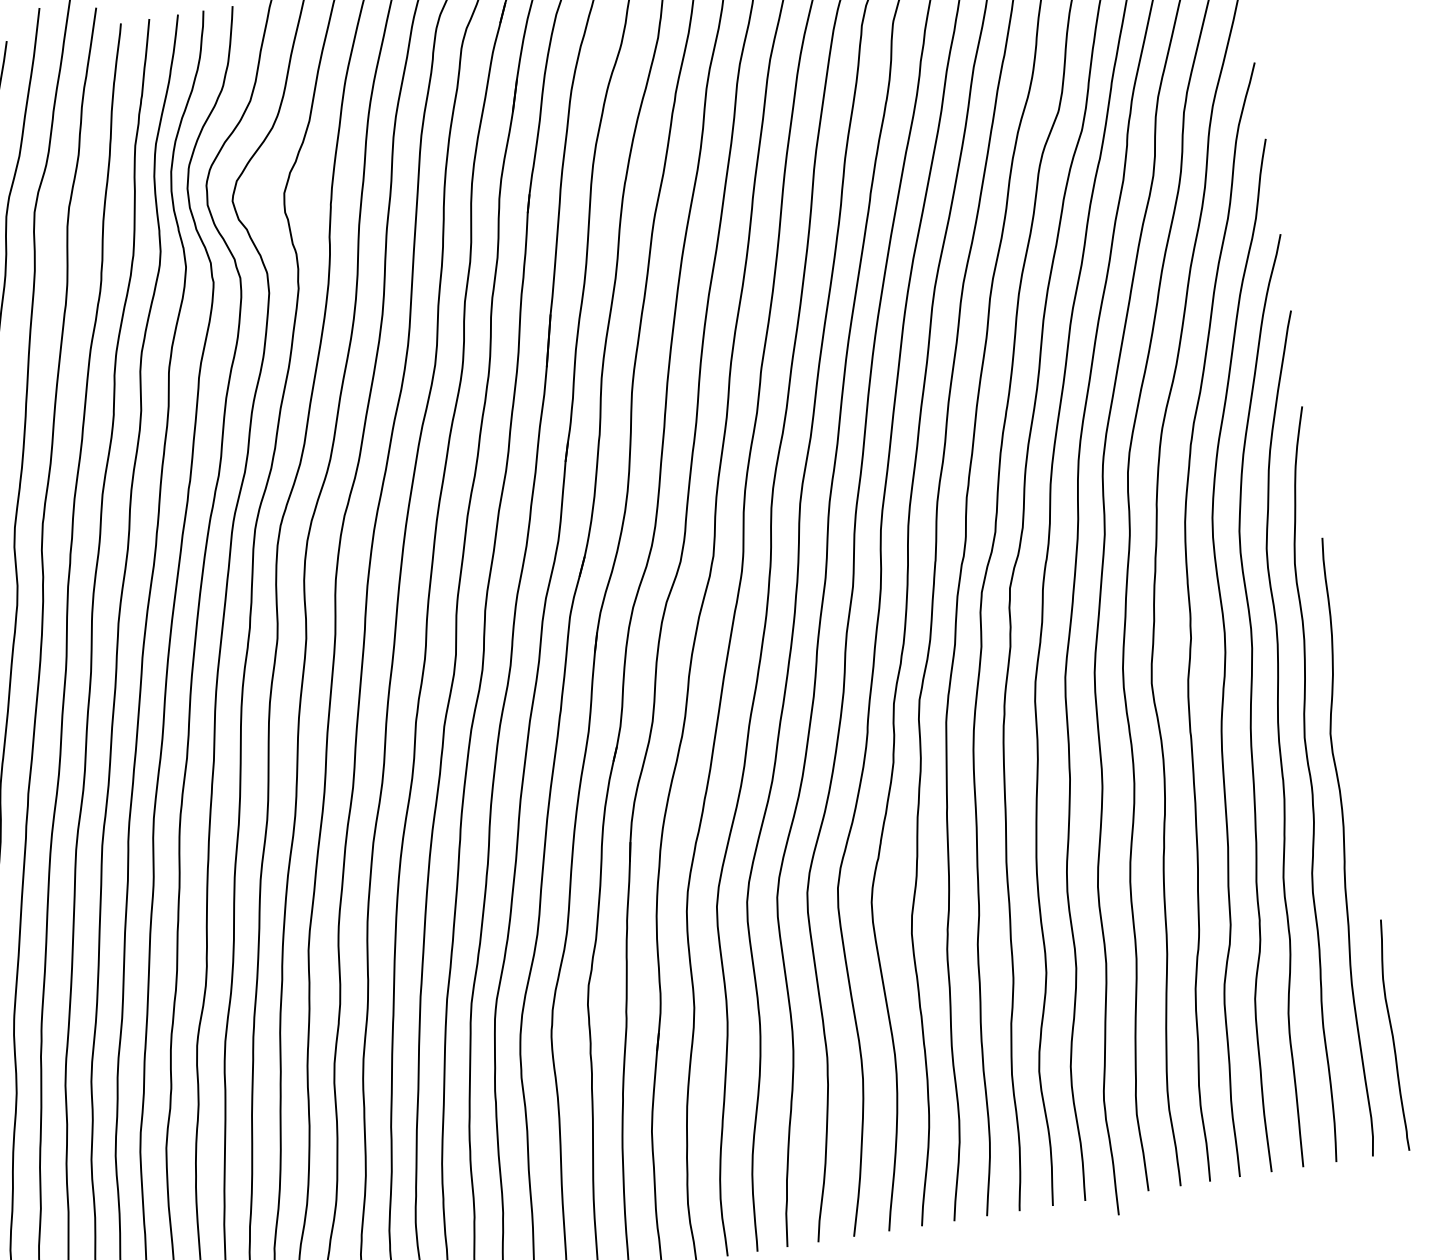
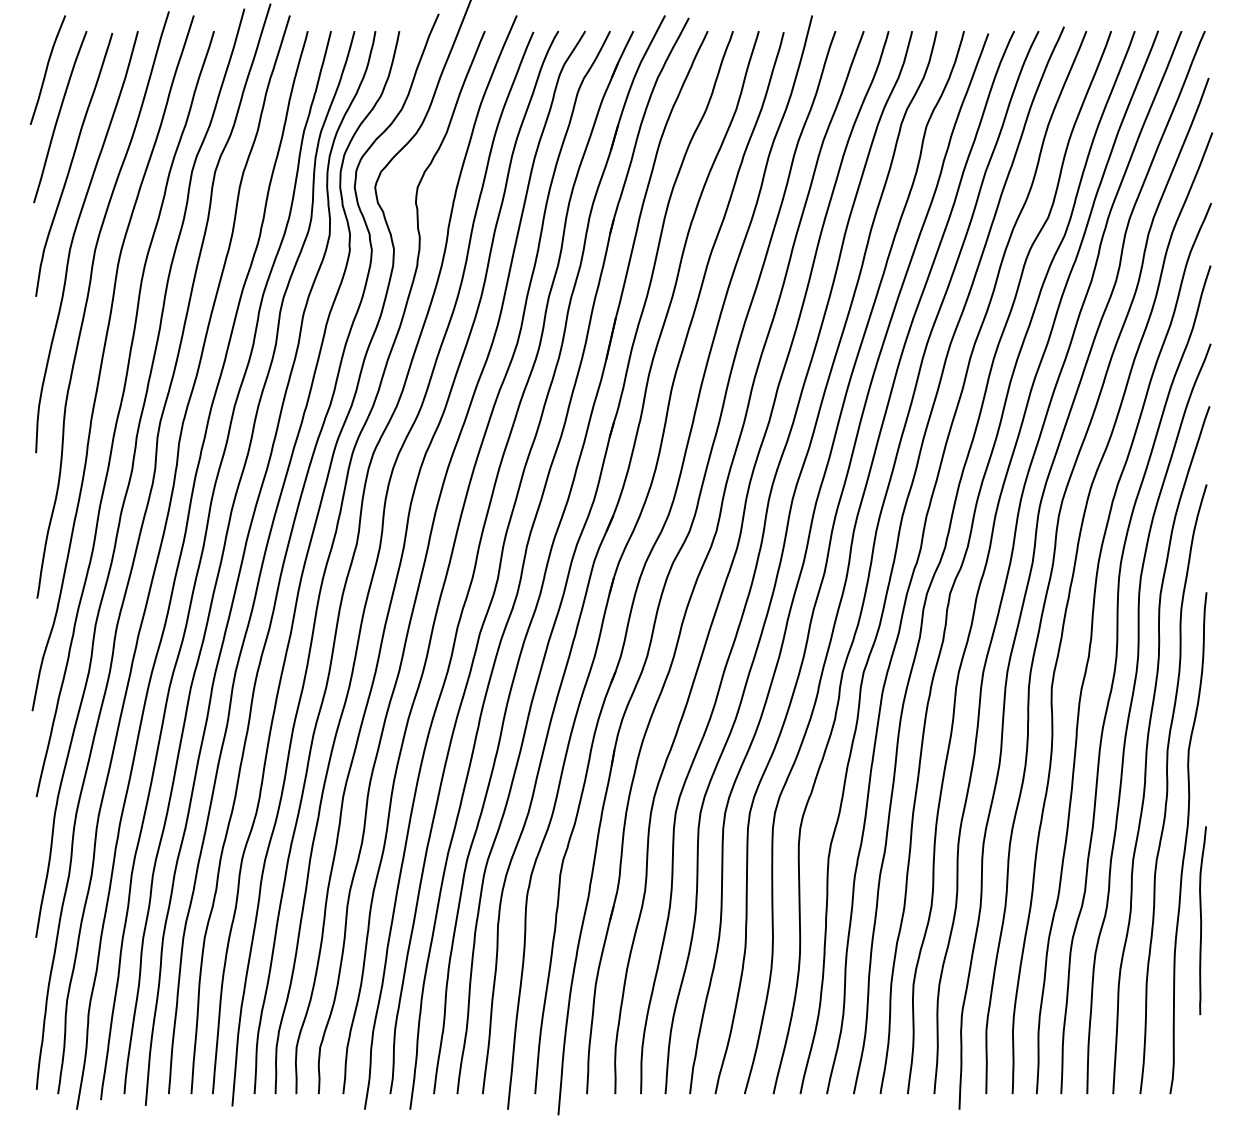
curve: (1393, 1035) -> (1201, 920), moved

